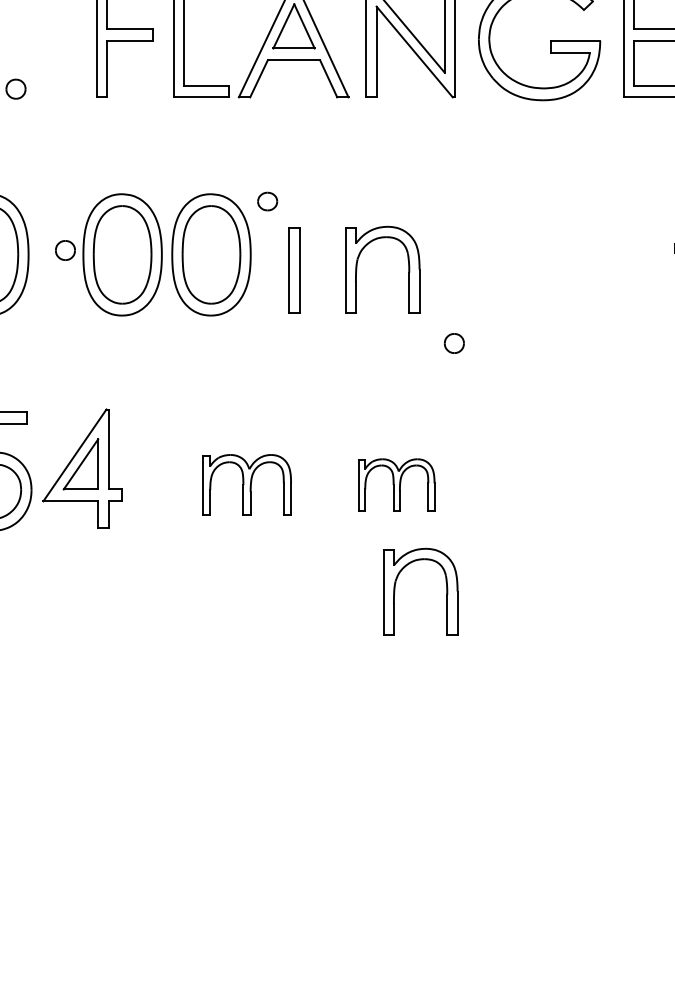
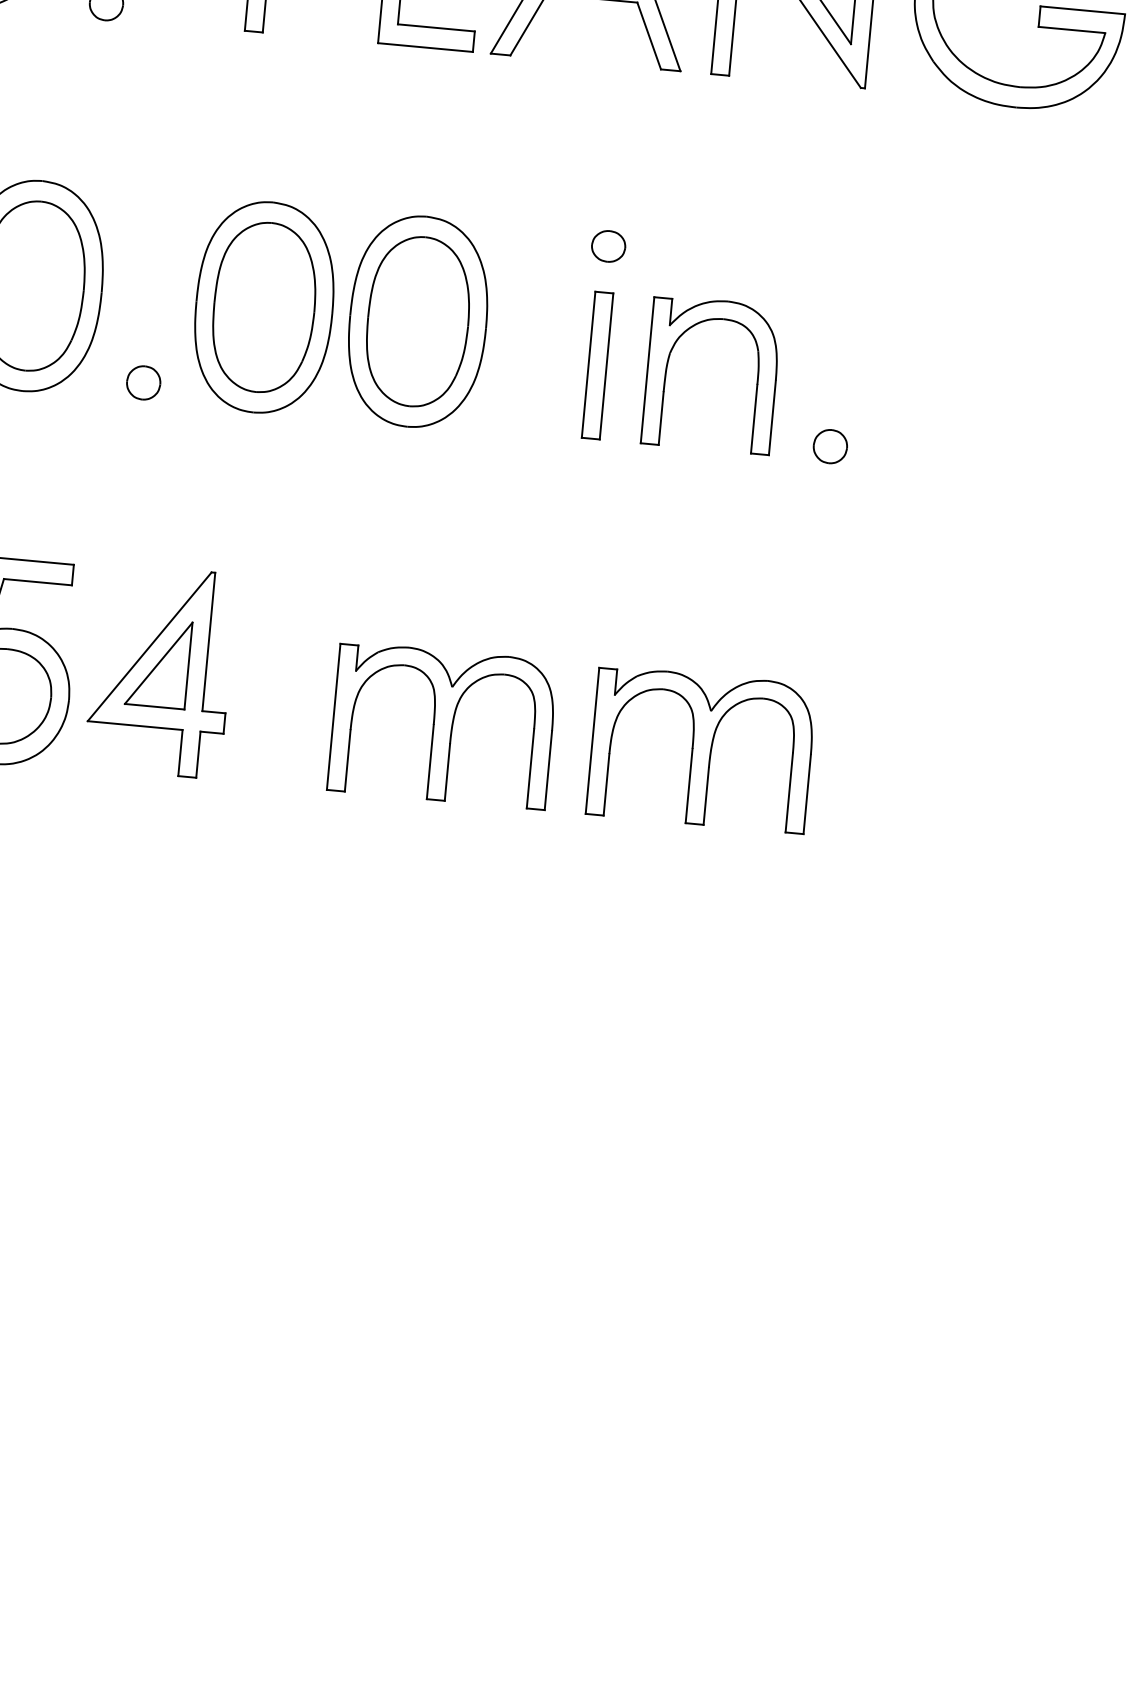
part: (267, 201) -> (608, 246), moved
part: (65, 250) -> (143, 382), moved
part: (294, 270) -> (597, 365), moved
part: (453, 343) -> (828, 446), moved
part: (246, 484) -> (441, 724), size x1.43
part: (396, 484) -> (701, 748), size x1.67
part: (395, 591) -> (682, 933), removed

